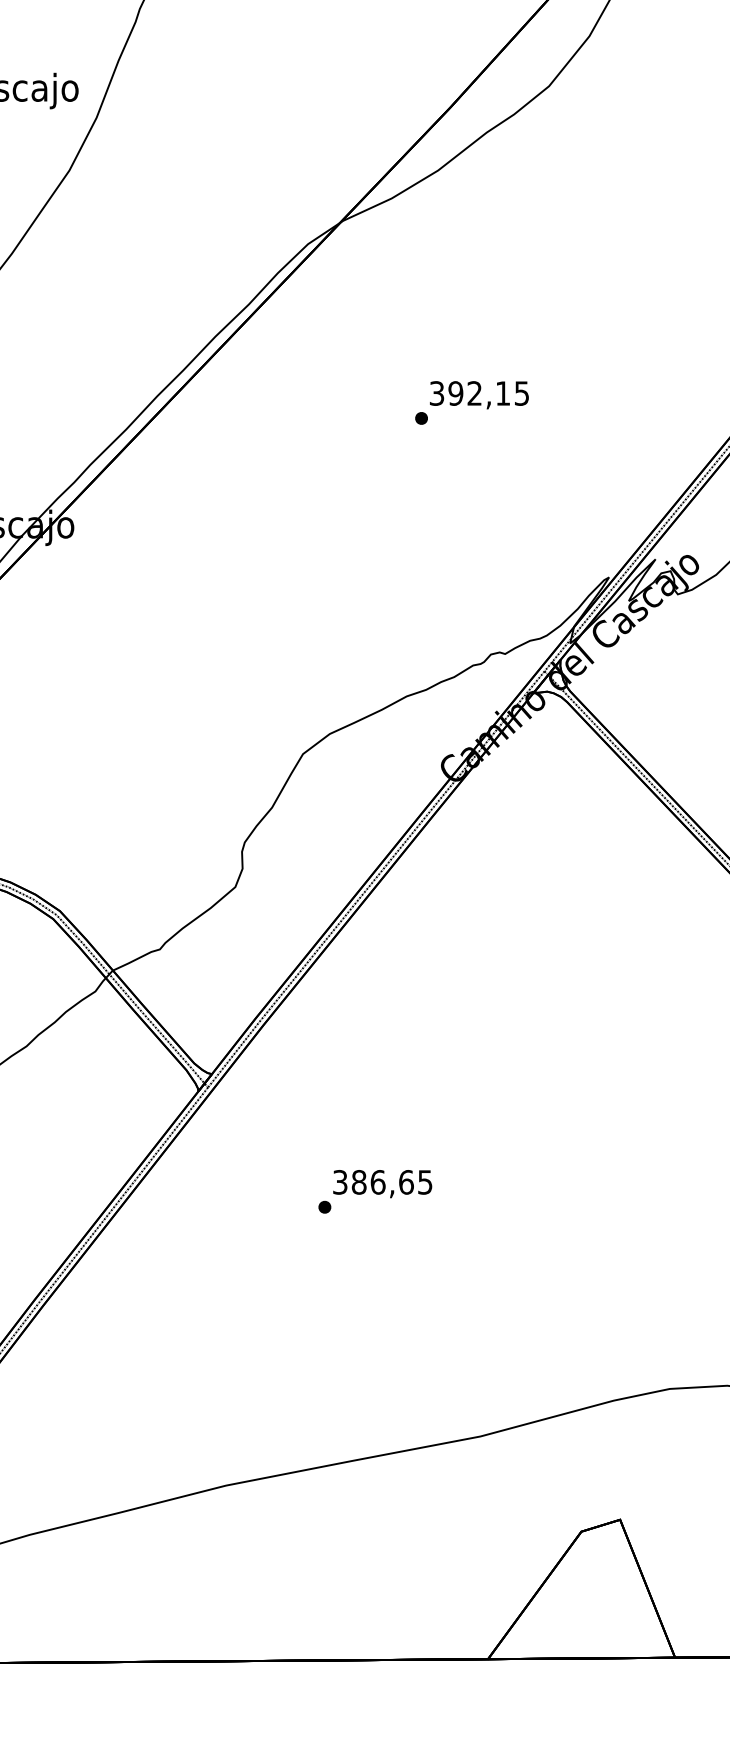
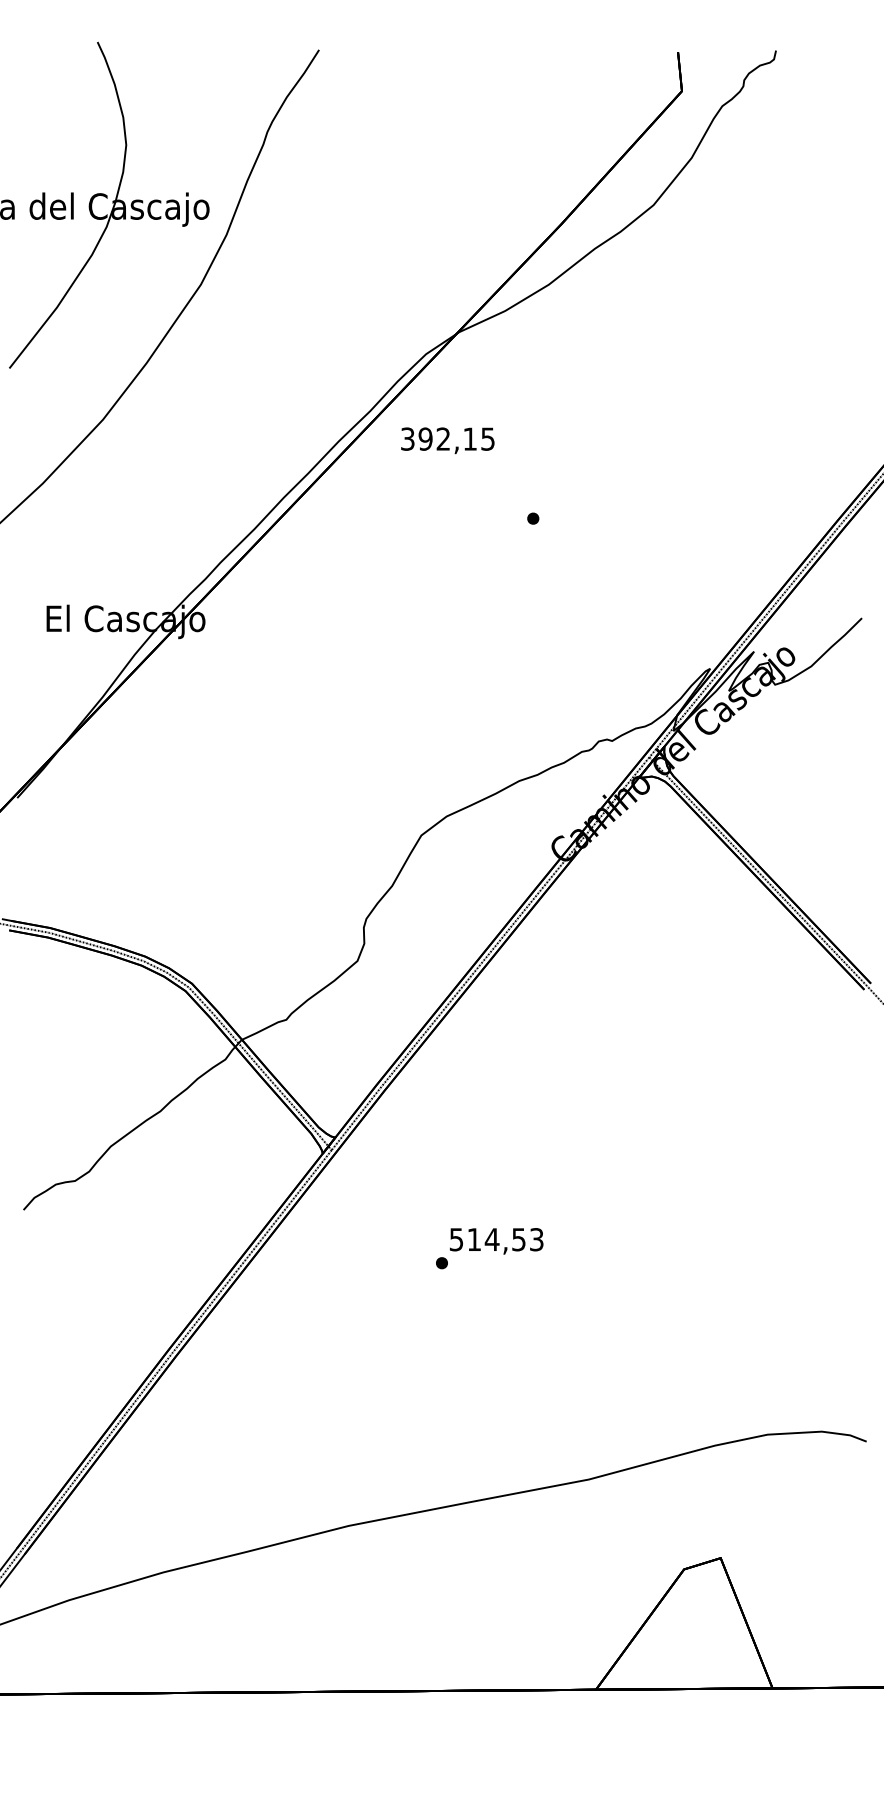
text: (479, 394) -> (447, 440), moved
text: (382, 1182) -> (496, 1239), 386,65 -> 514,53

